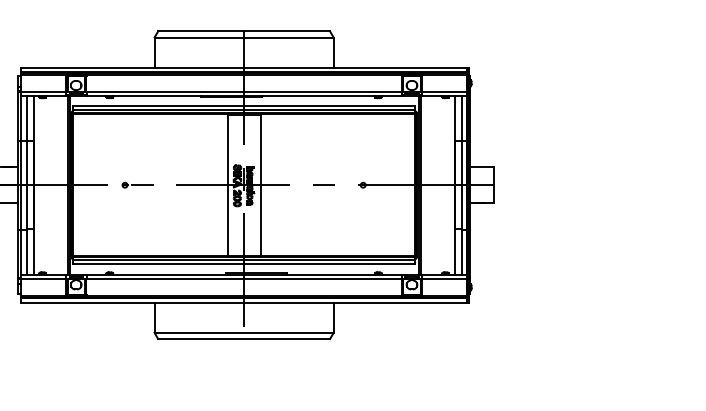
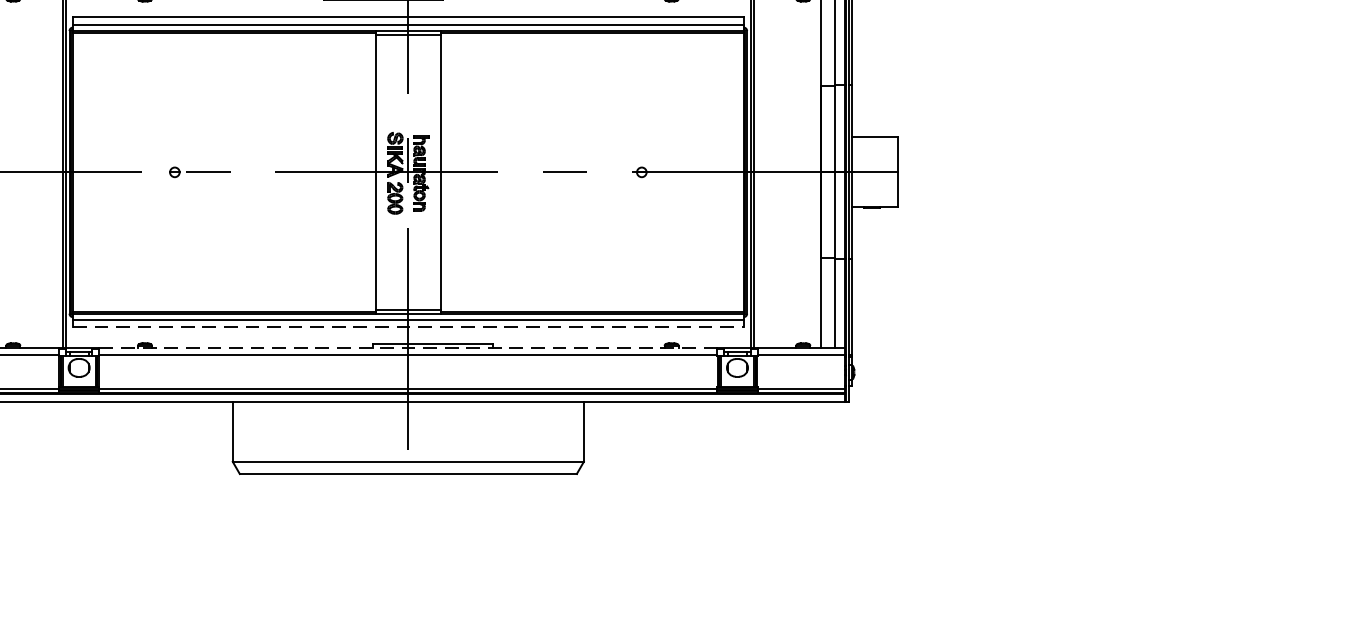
line: (244, 264) -> (409, 327), solid -> dashed
line: (244, 274) -> (409, 347), solid -> dashed

